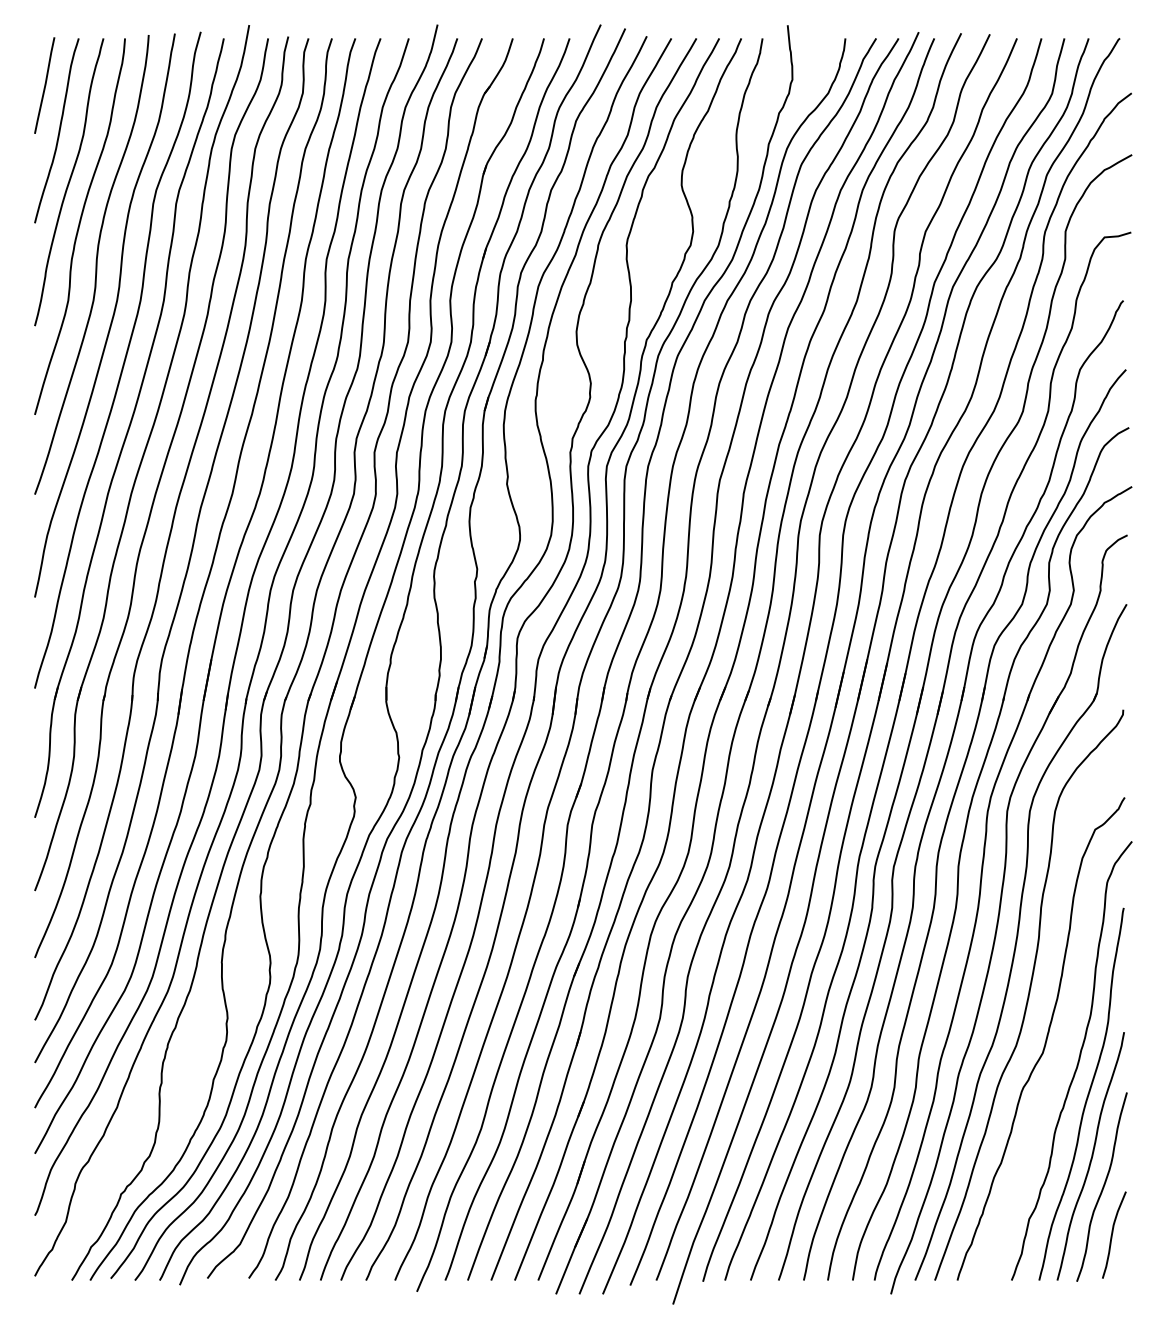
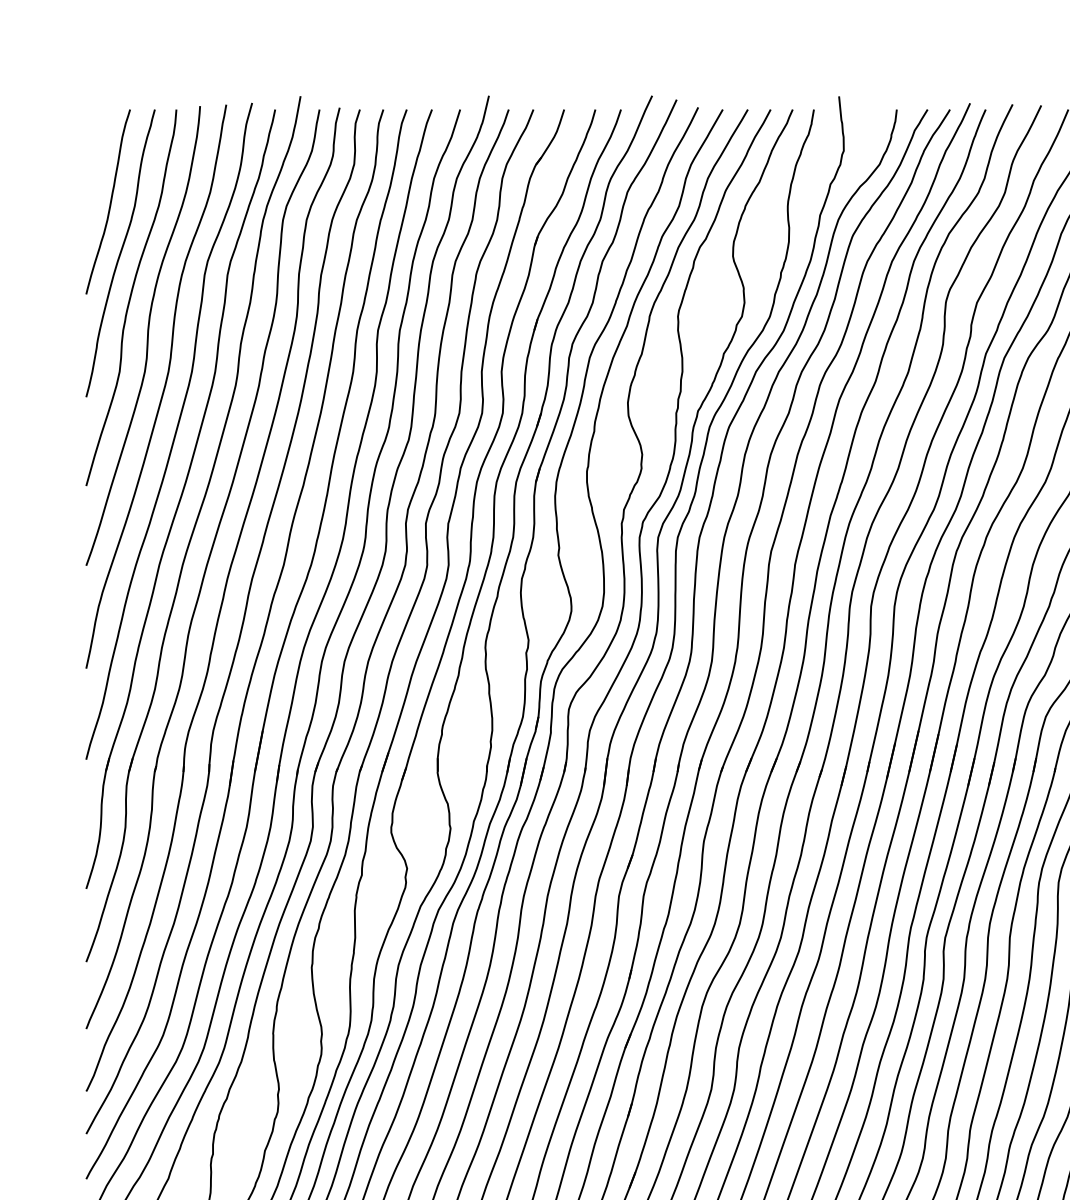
line: (44, 85) -> (95, 156), removed

